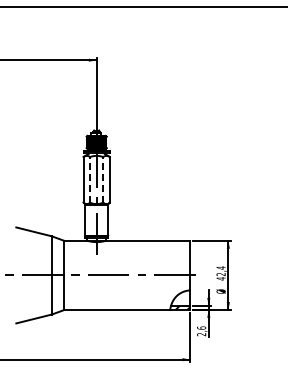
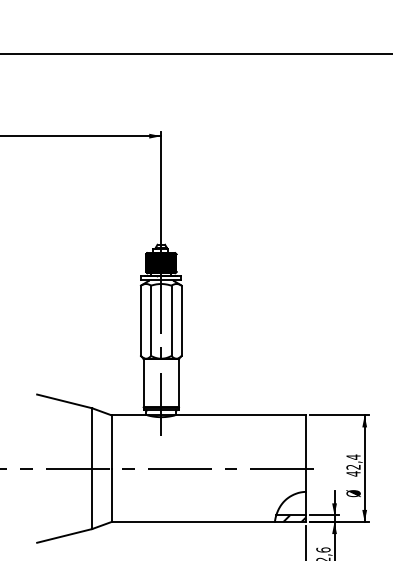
line: (90, 179) -> (151, 320), dashed -> solid
line: (103, 179) -> (171, 320), dashed -> solid

